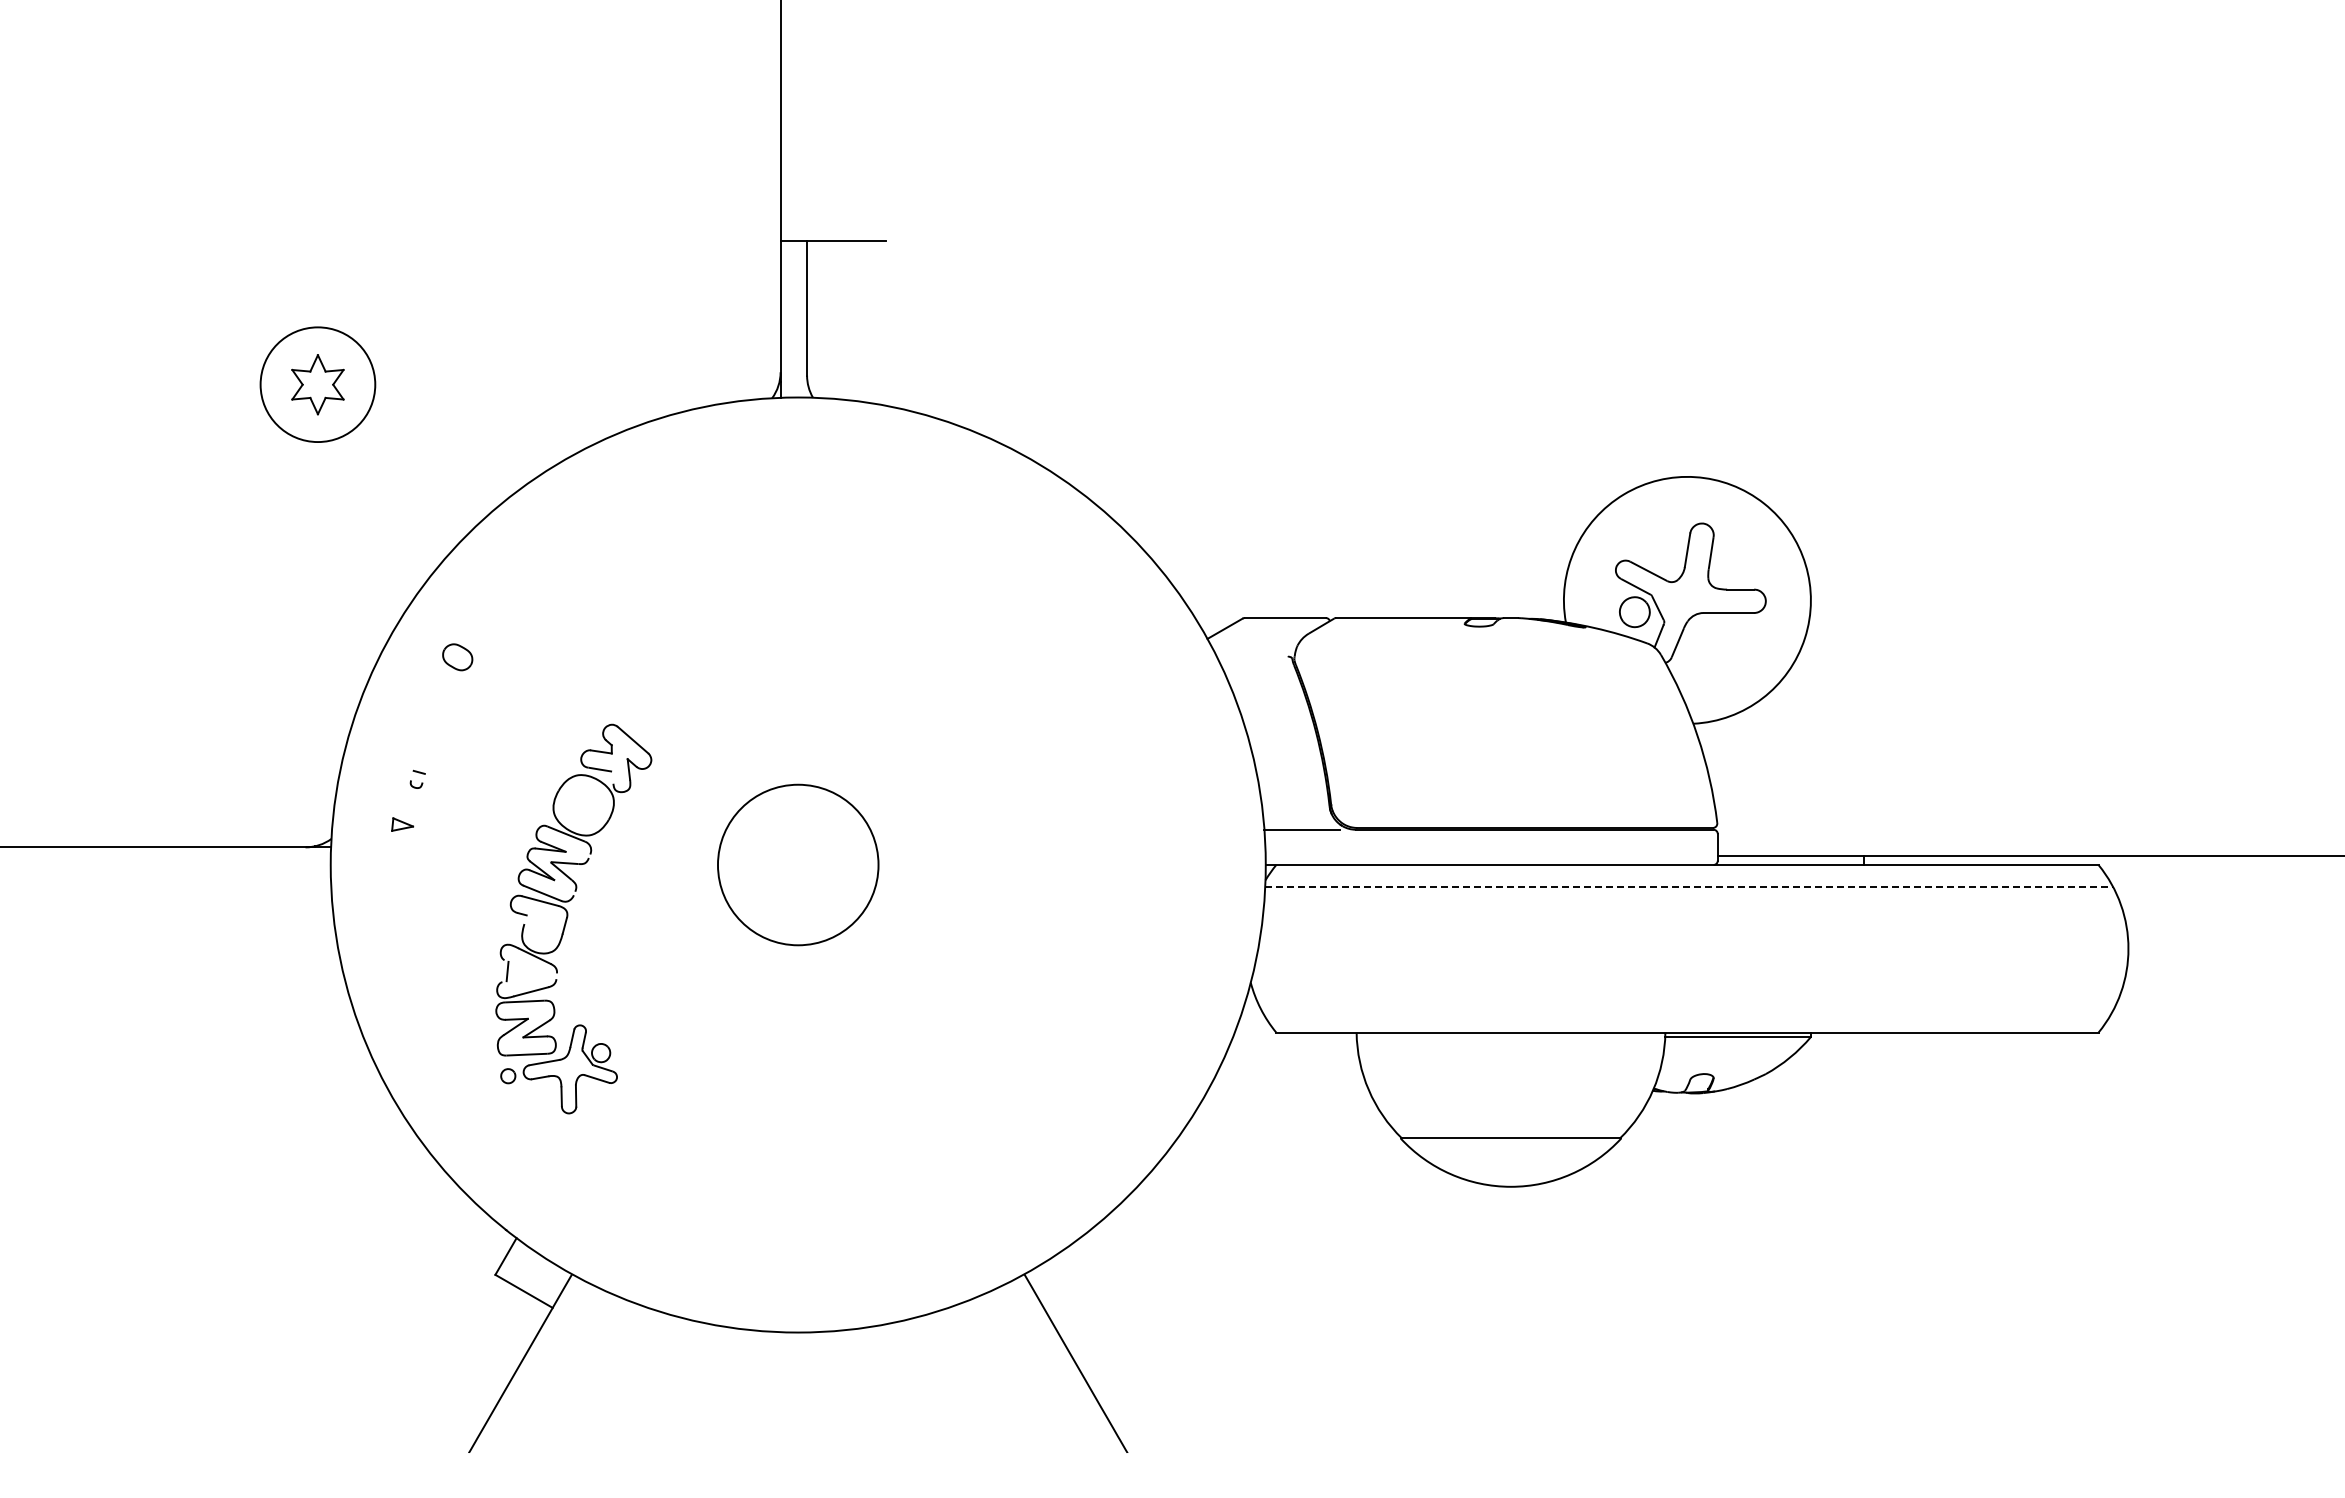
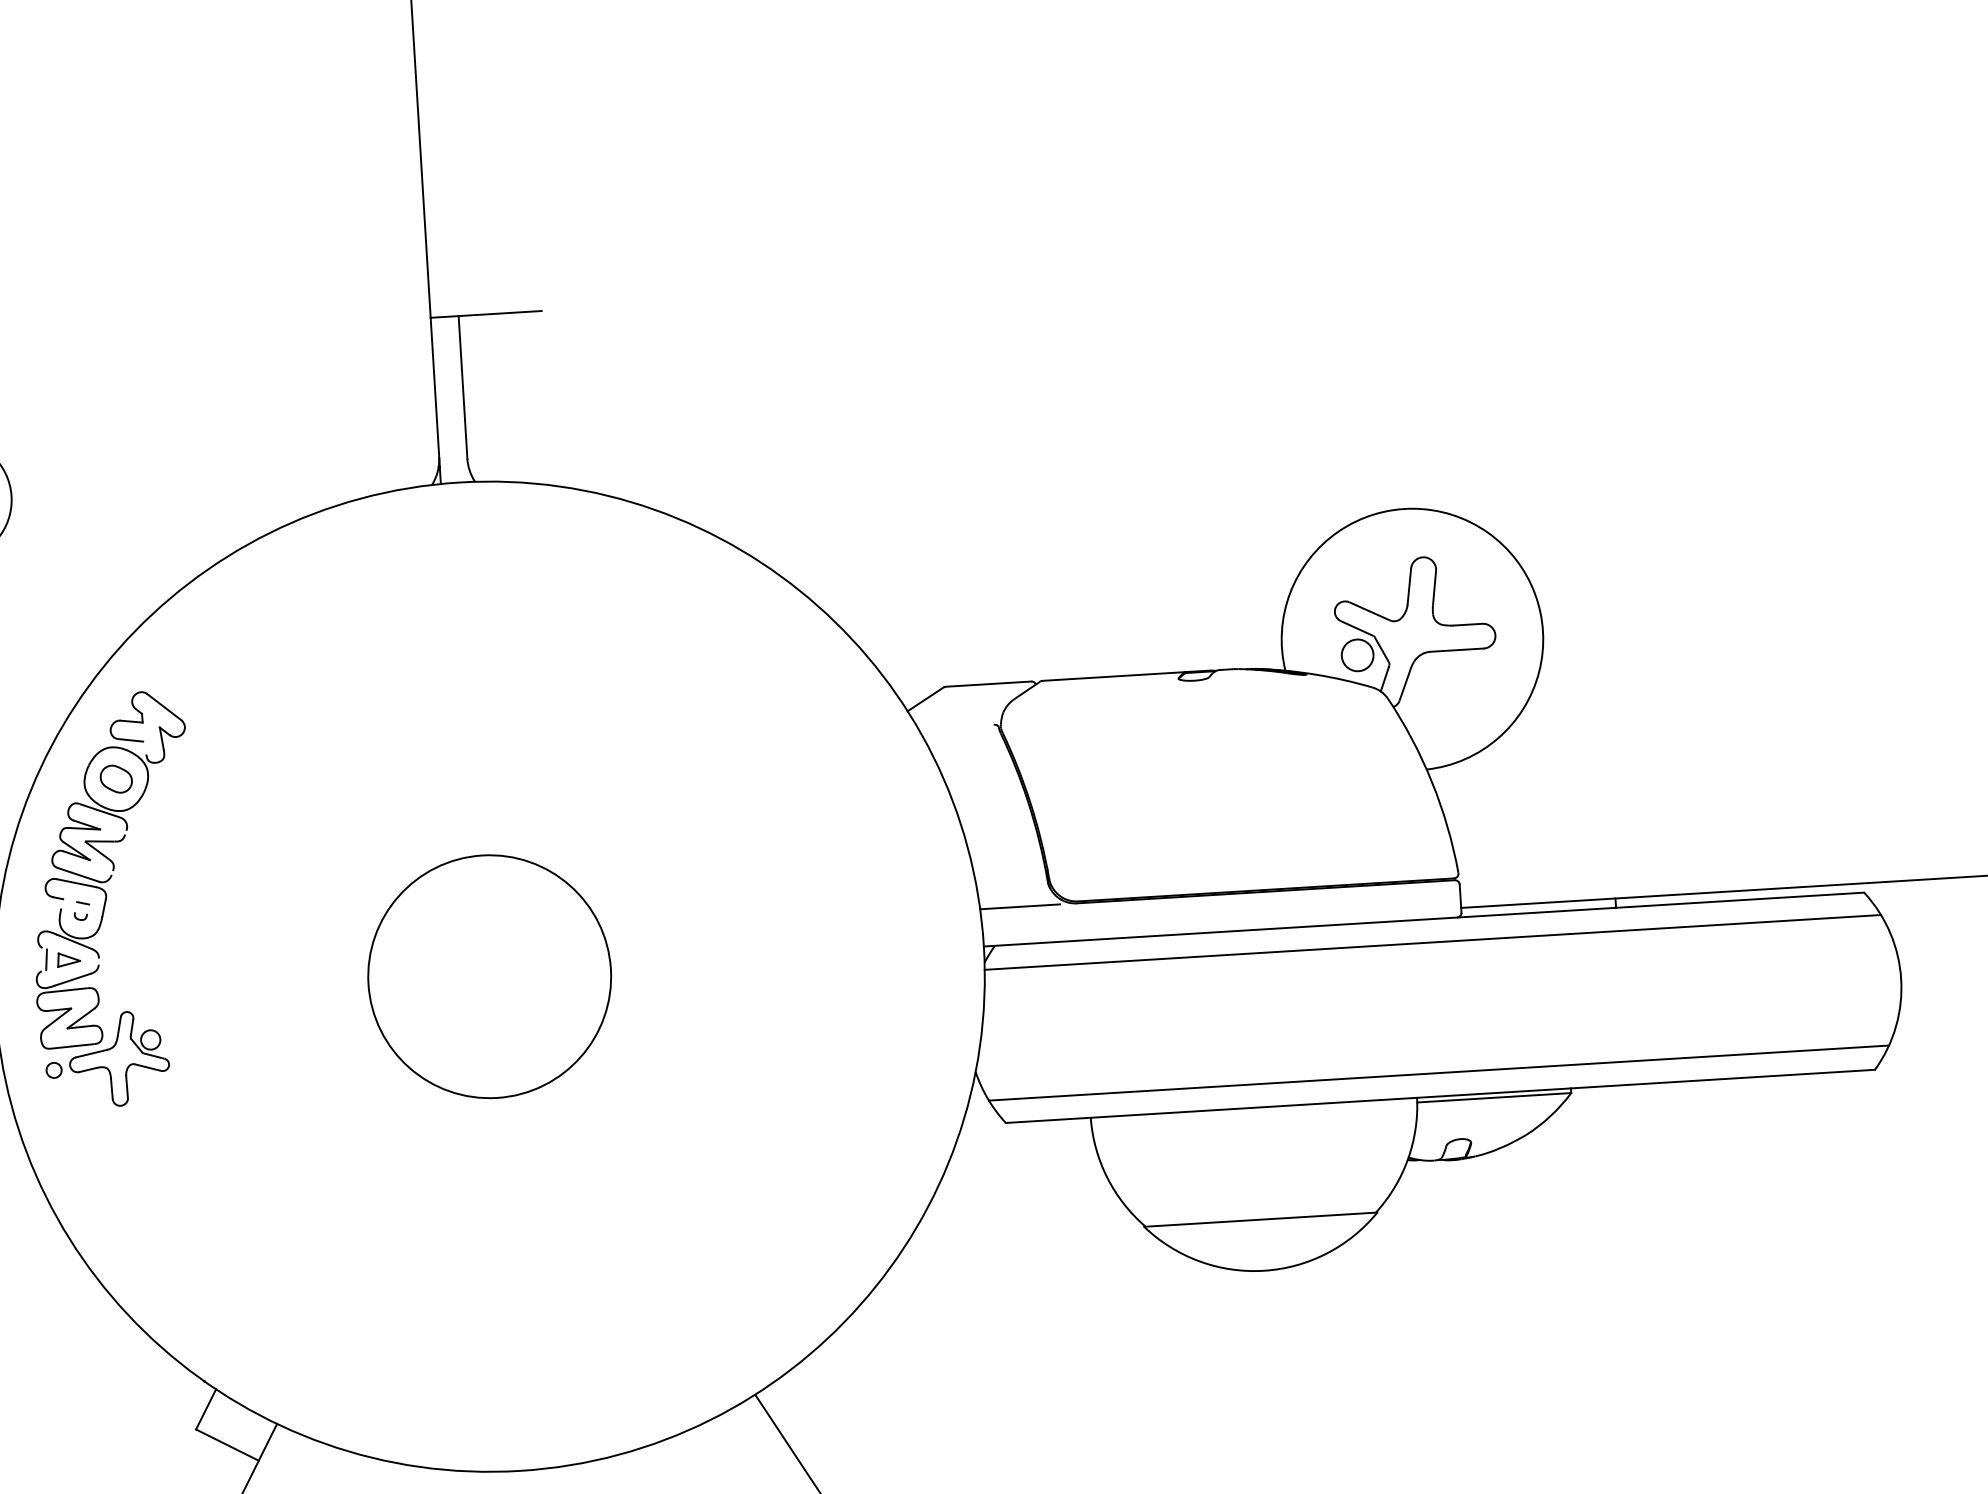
circle: (797, 864) -> (488, 976), size x1.43
line: (1689, 887) -> (1433, 942), dashed -> solid
part: (573, 918) -> (112, 899), moved
line: (1687, 1010) -> (1439, 1072), added

